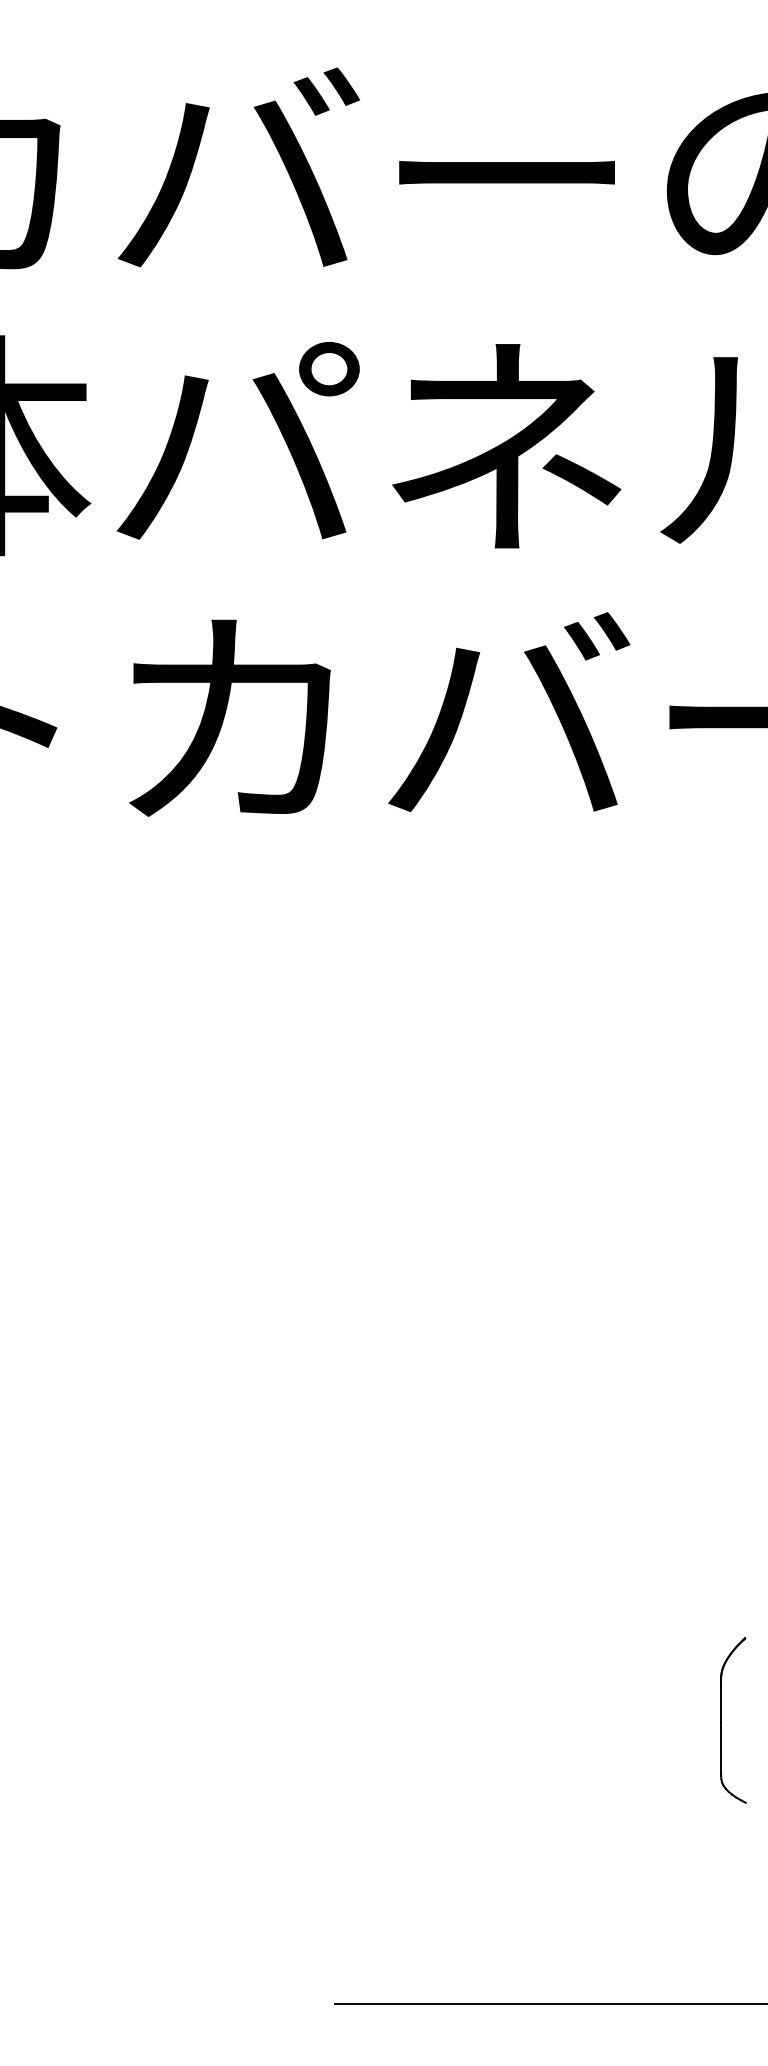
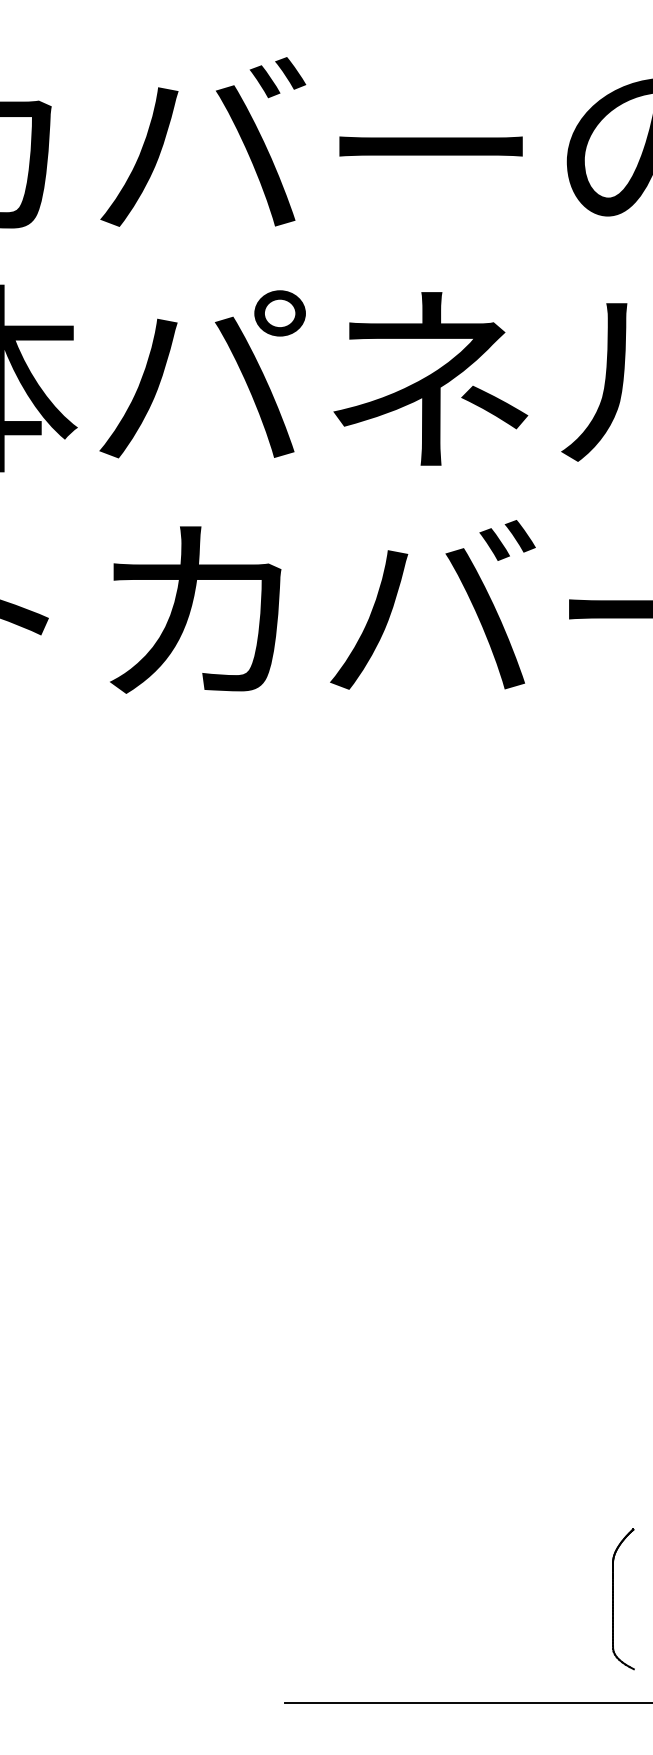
part: (721, 1720) -> (613, 1599), moved

